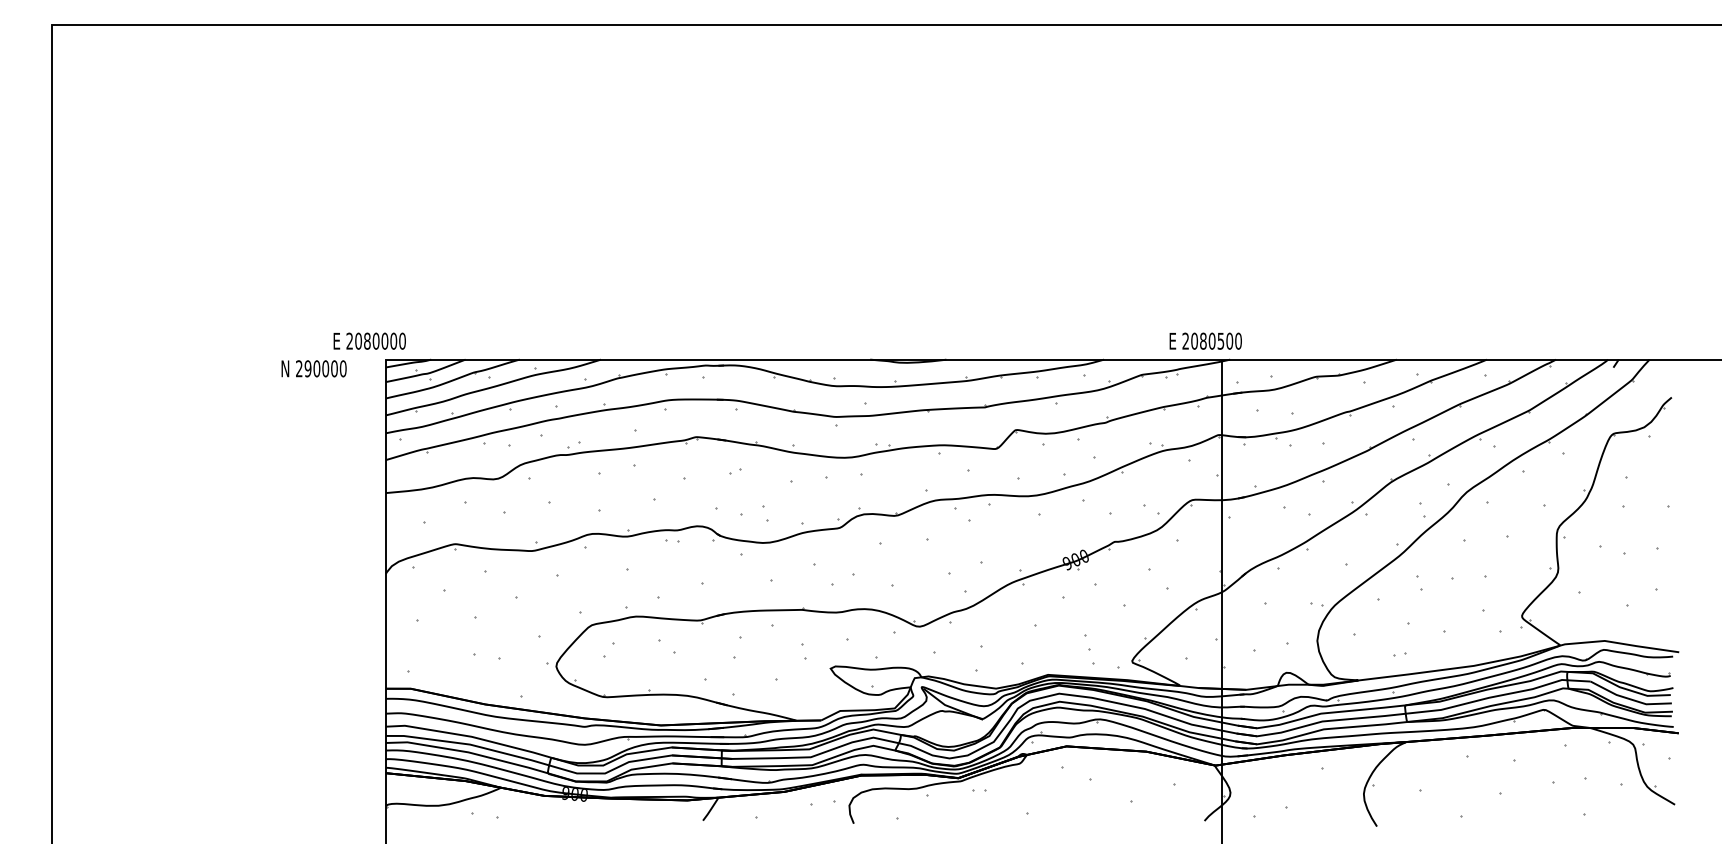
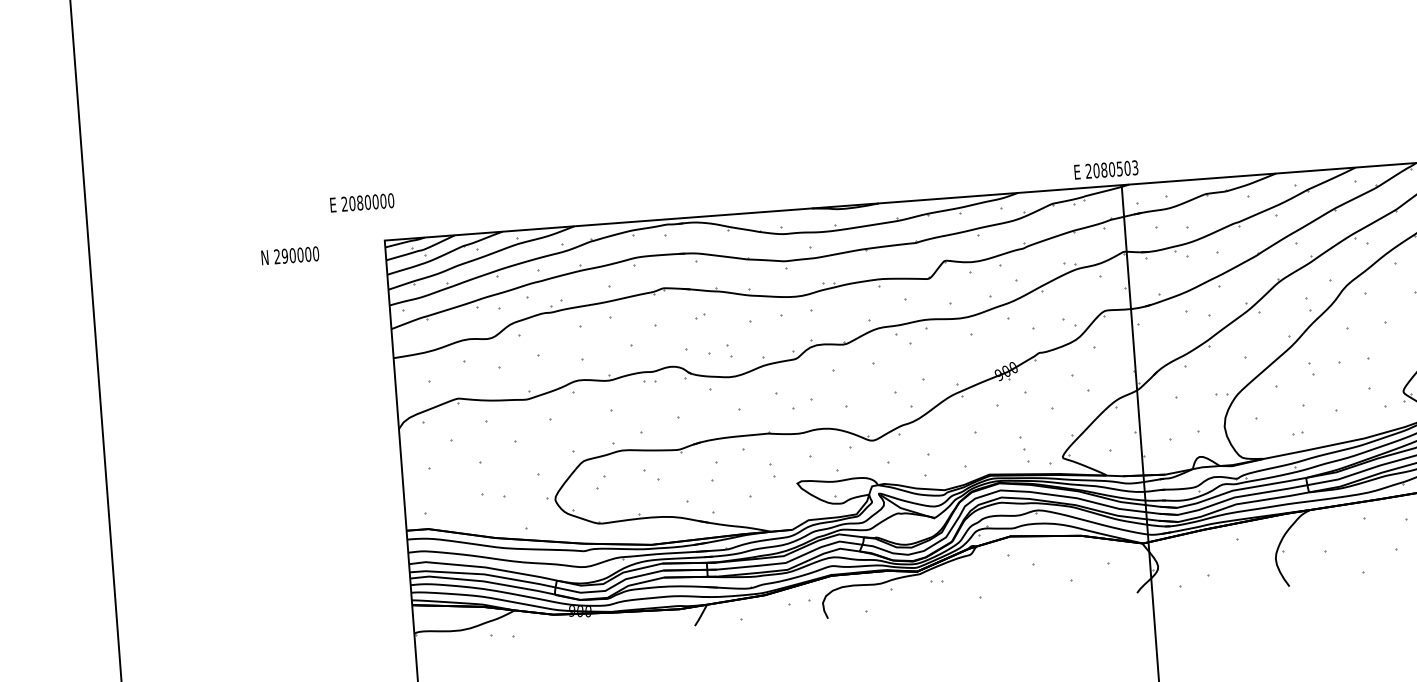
text: (369, 340) -> (361, 202), moved
text: (1238, 340) -> (1135, 167), 2080500 -> 2080503
text: (313, 368) -> (289, 255), moved

